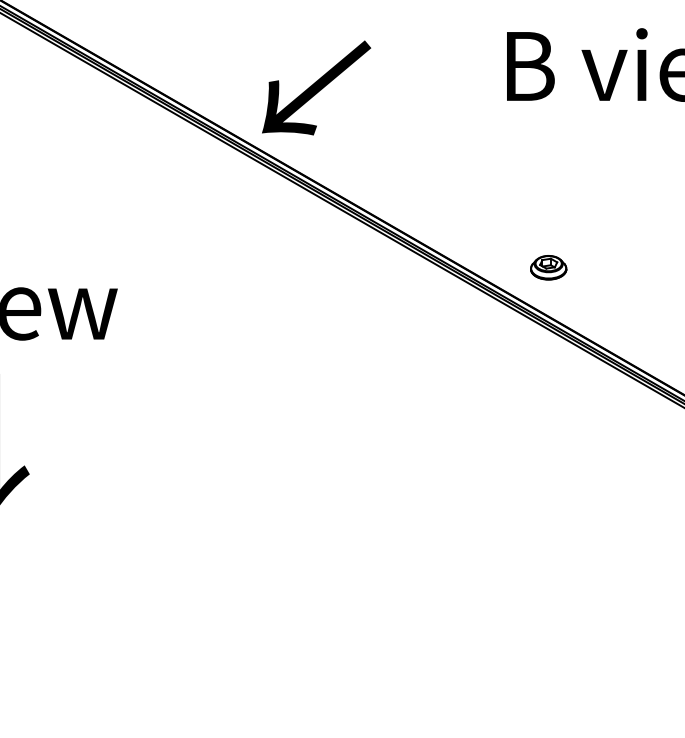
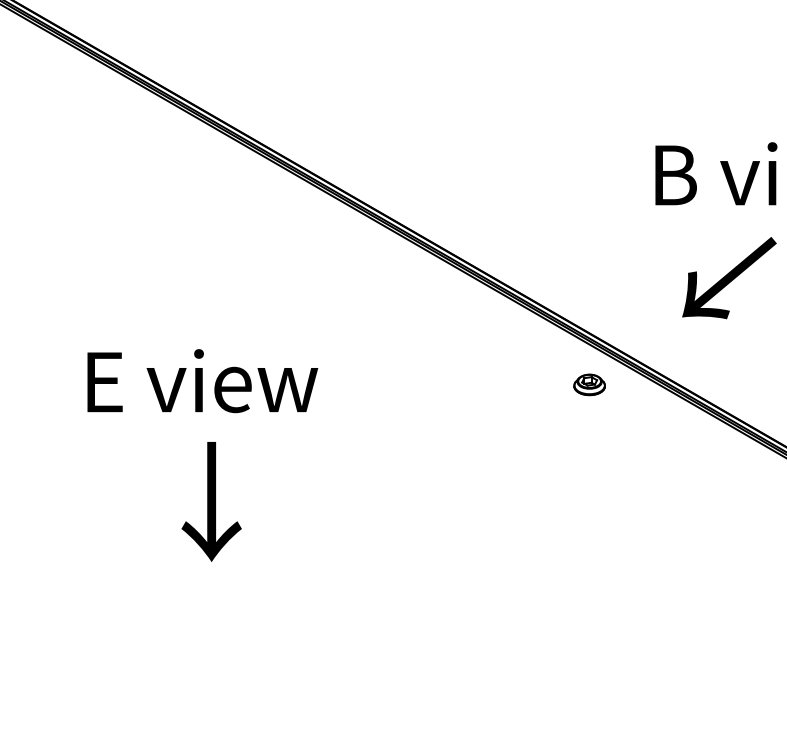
text: (316, 88) -> (729, 278), moved
part: (548, 267) -> (589, 384), moved

